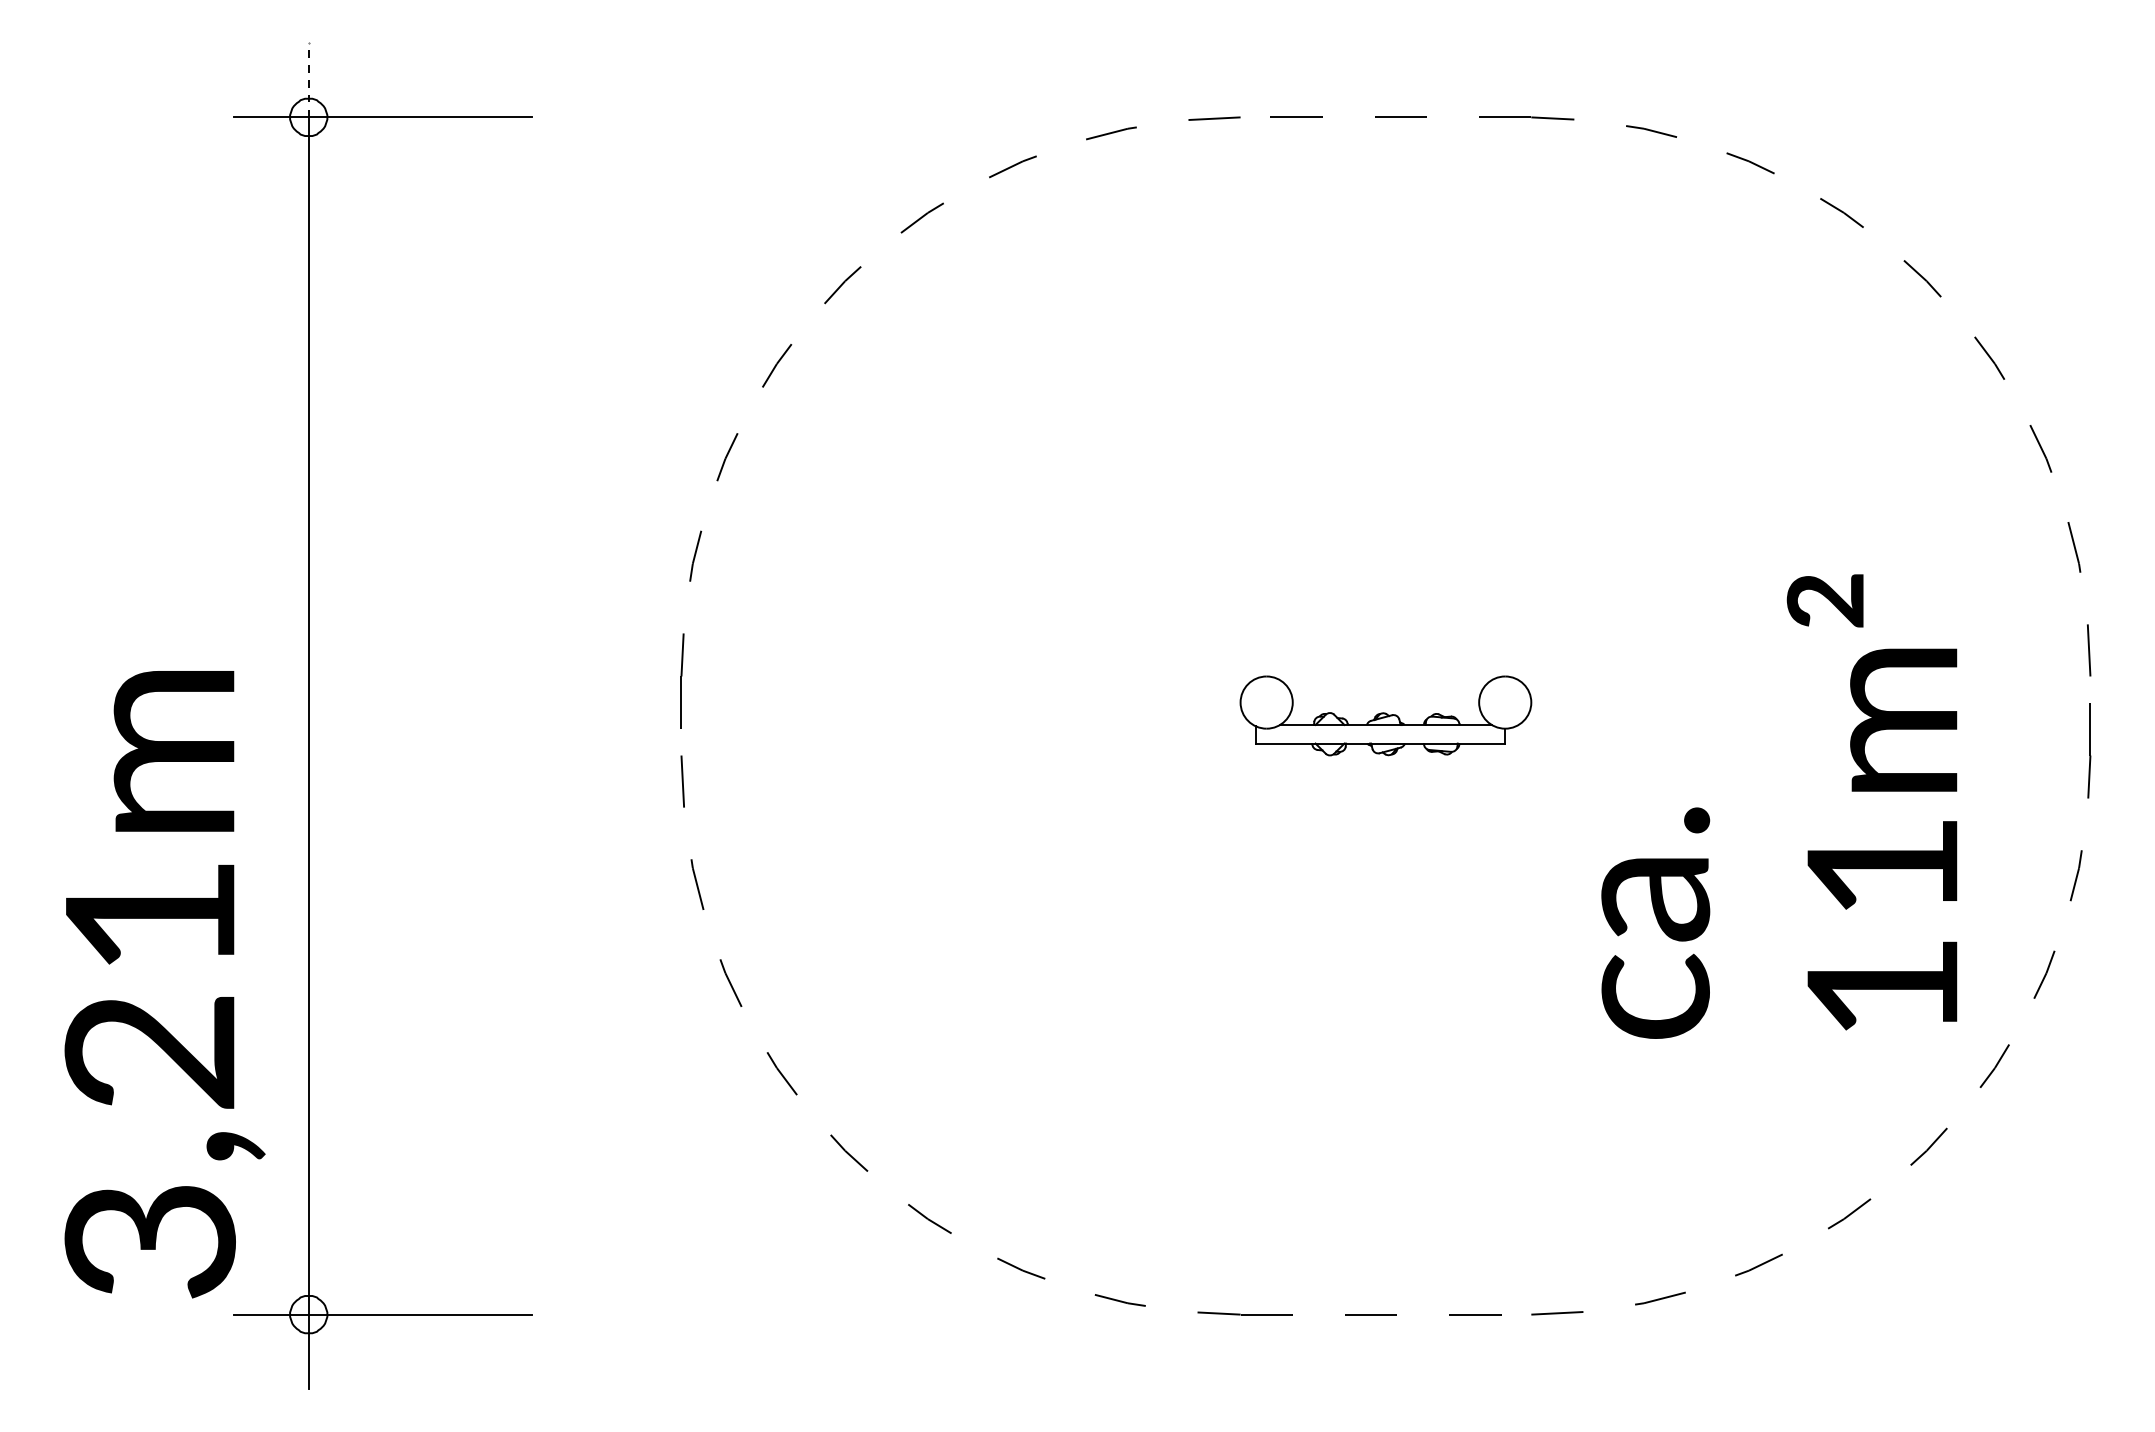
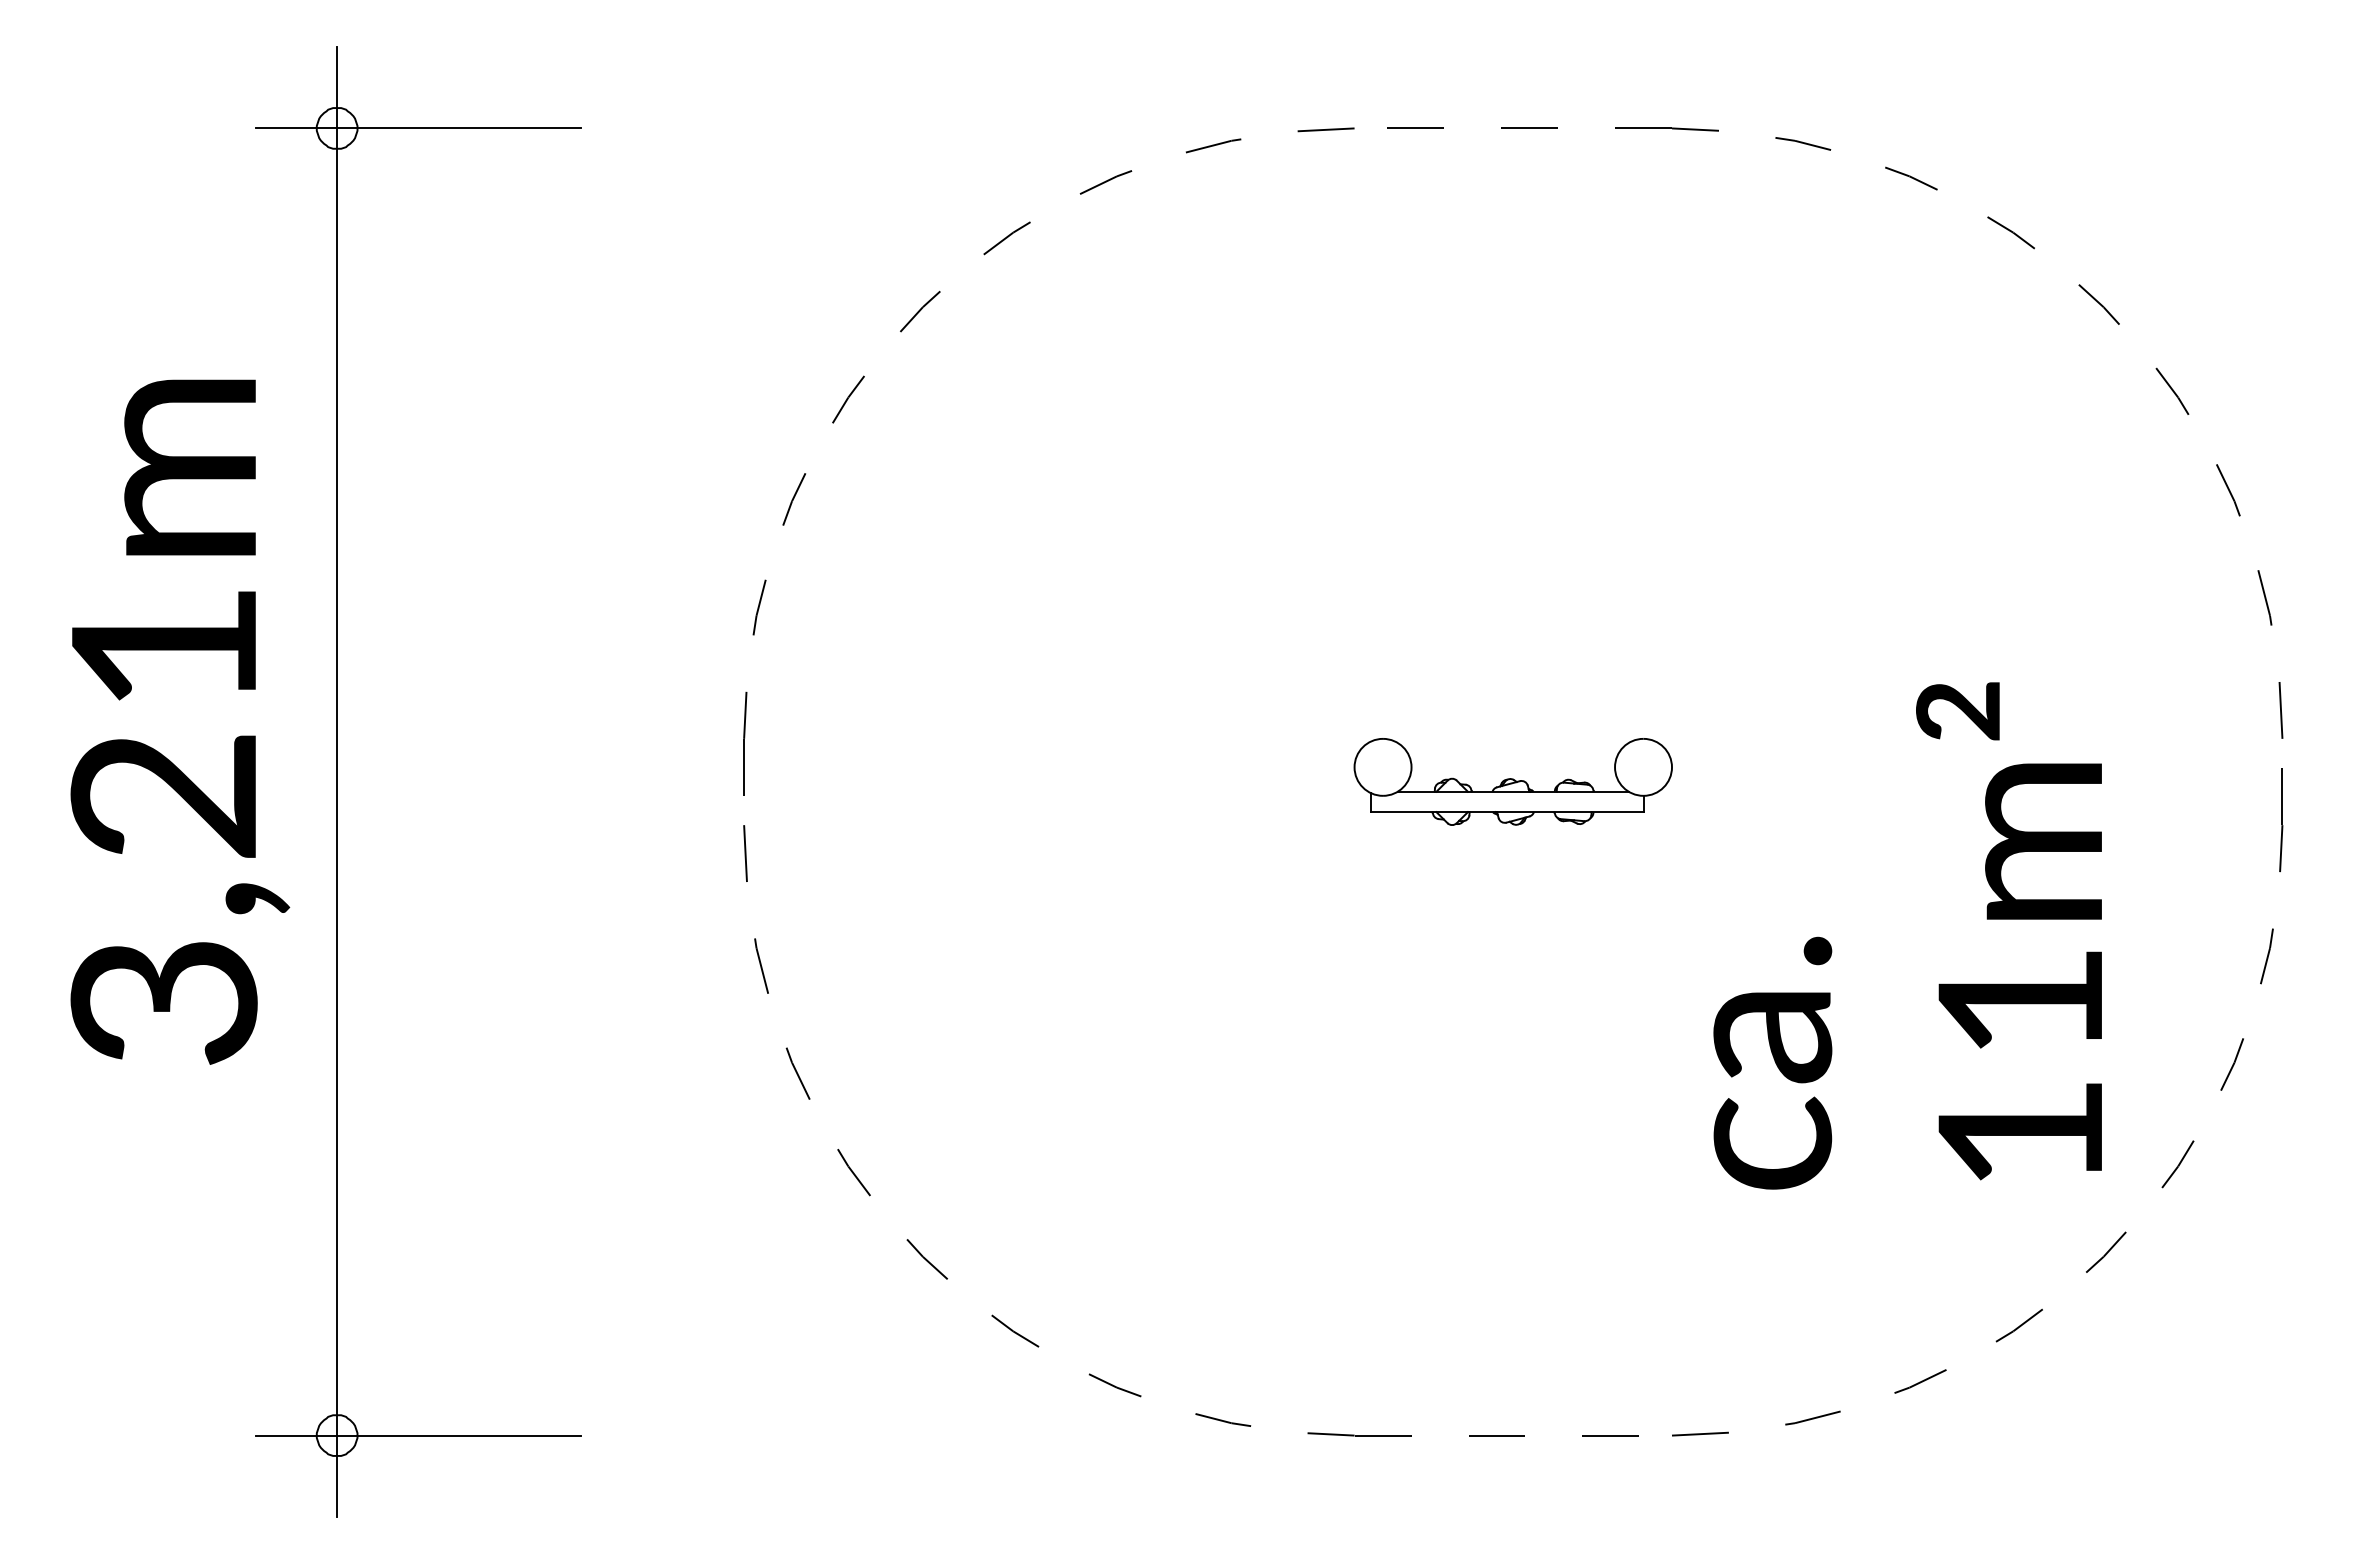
line: (309, 79) -> (337, 87), dashed -> solid
text: (1779, 806) -> (1907, 935), moved
text: (165, 983) -> (180, 721), moved

